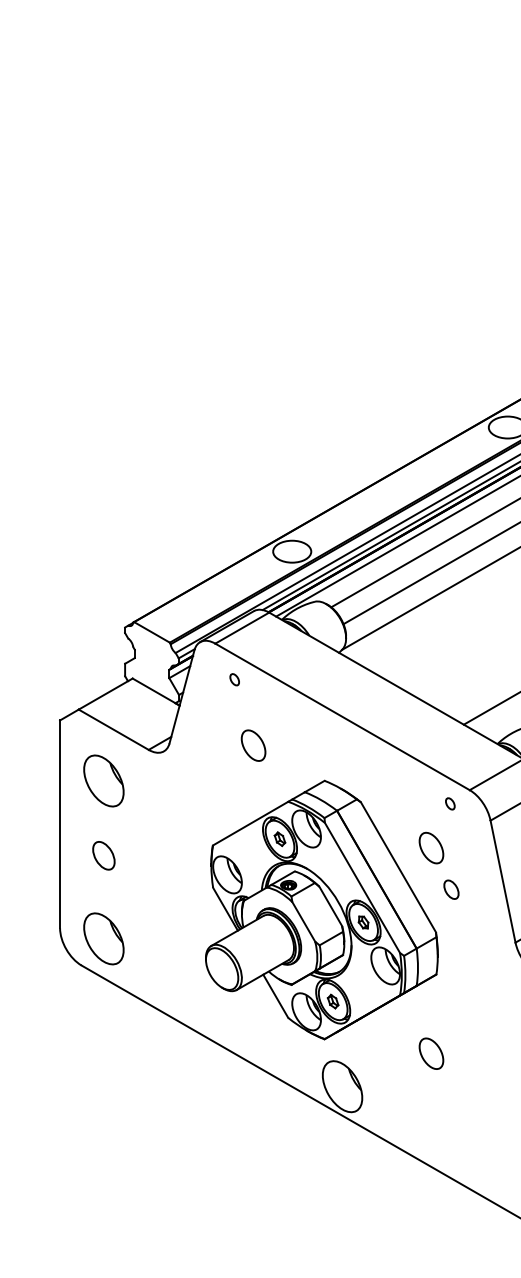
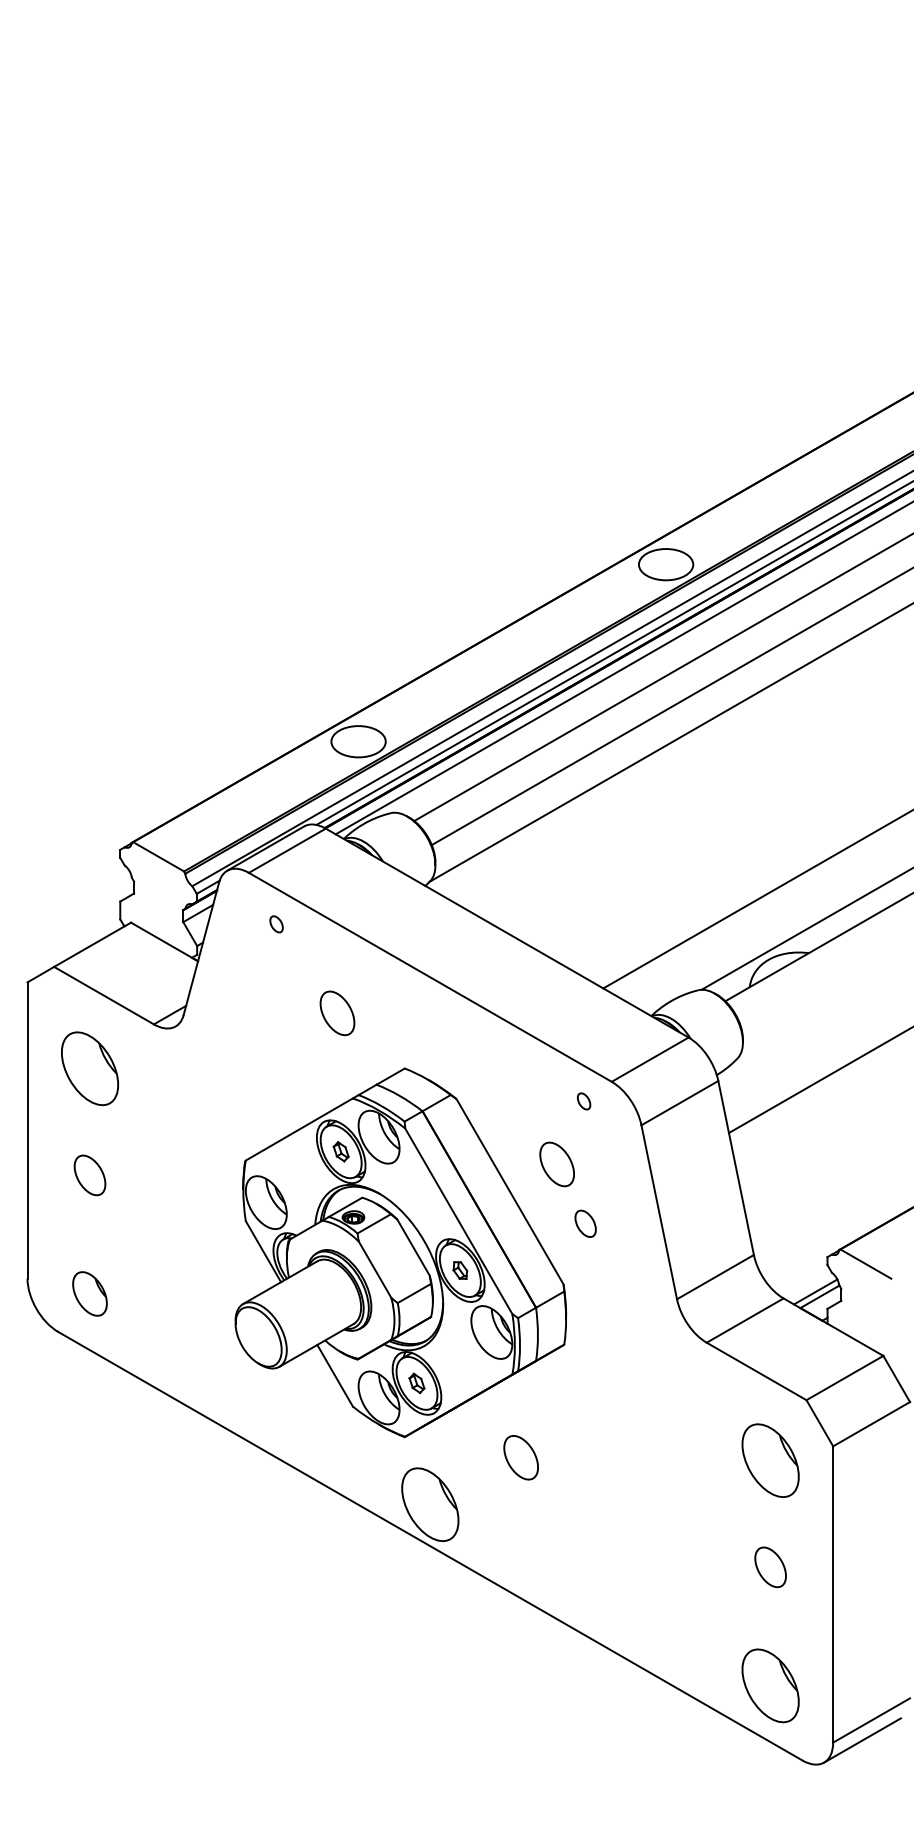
part: (253, 745) -> (337, 1013), moved
part: (103, 938) -> (89, 1293), size x0.6
part: (431, 1053) -> (520, 1457), moved

